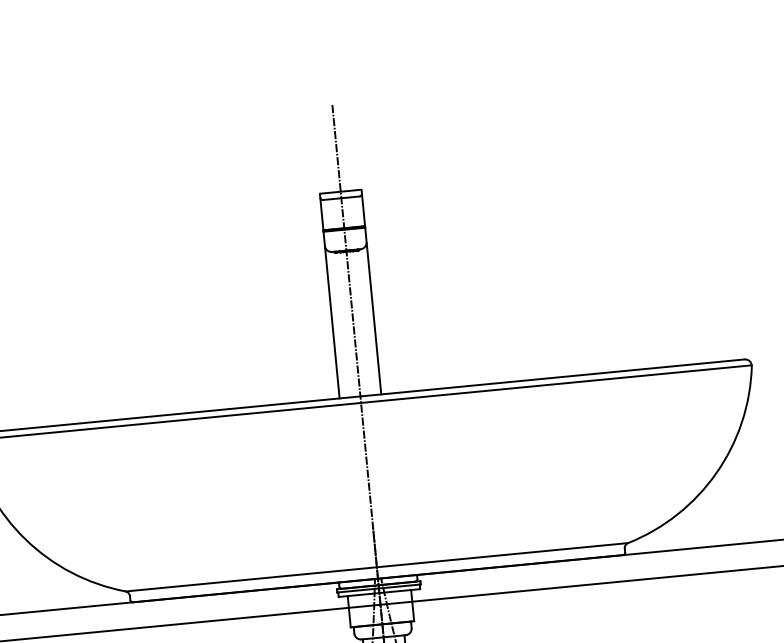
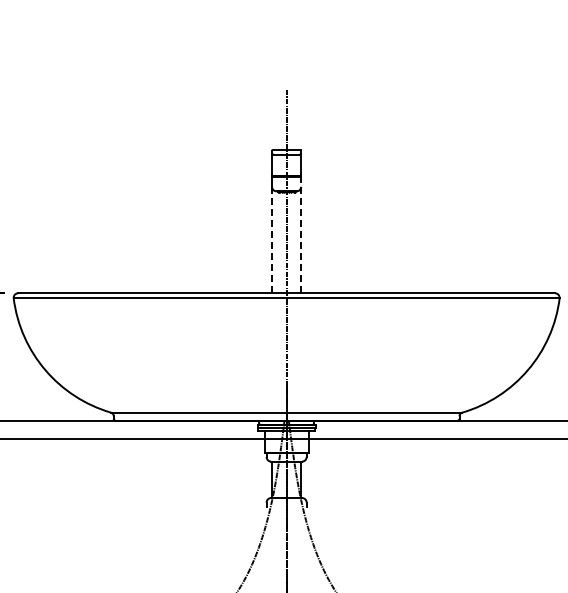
line: (373, 310) -> (301, 234), solid -> dashed
line: (332, 322) -> (272, 240), solid -> dashed

